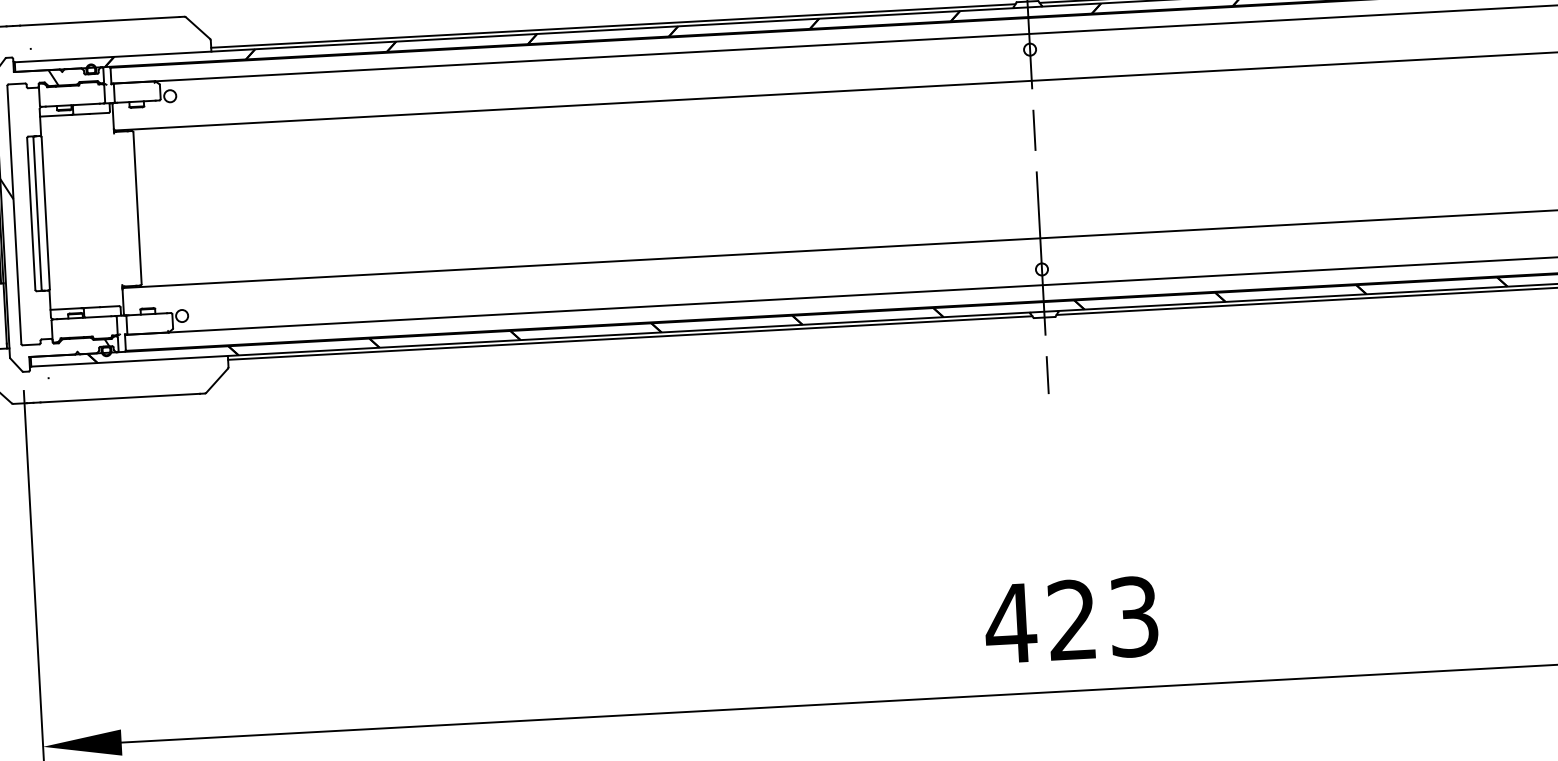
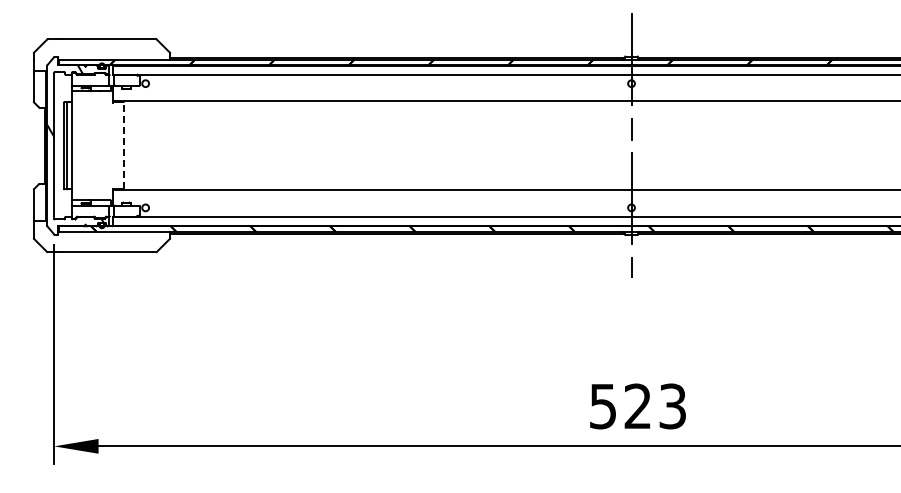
line: (136, 207) -> (123, 145), solid -> dashed
text: (1009, 623) -> (602, 406), 423 -> 523

